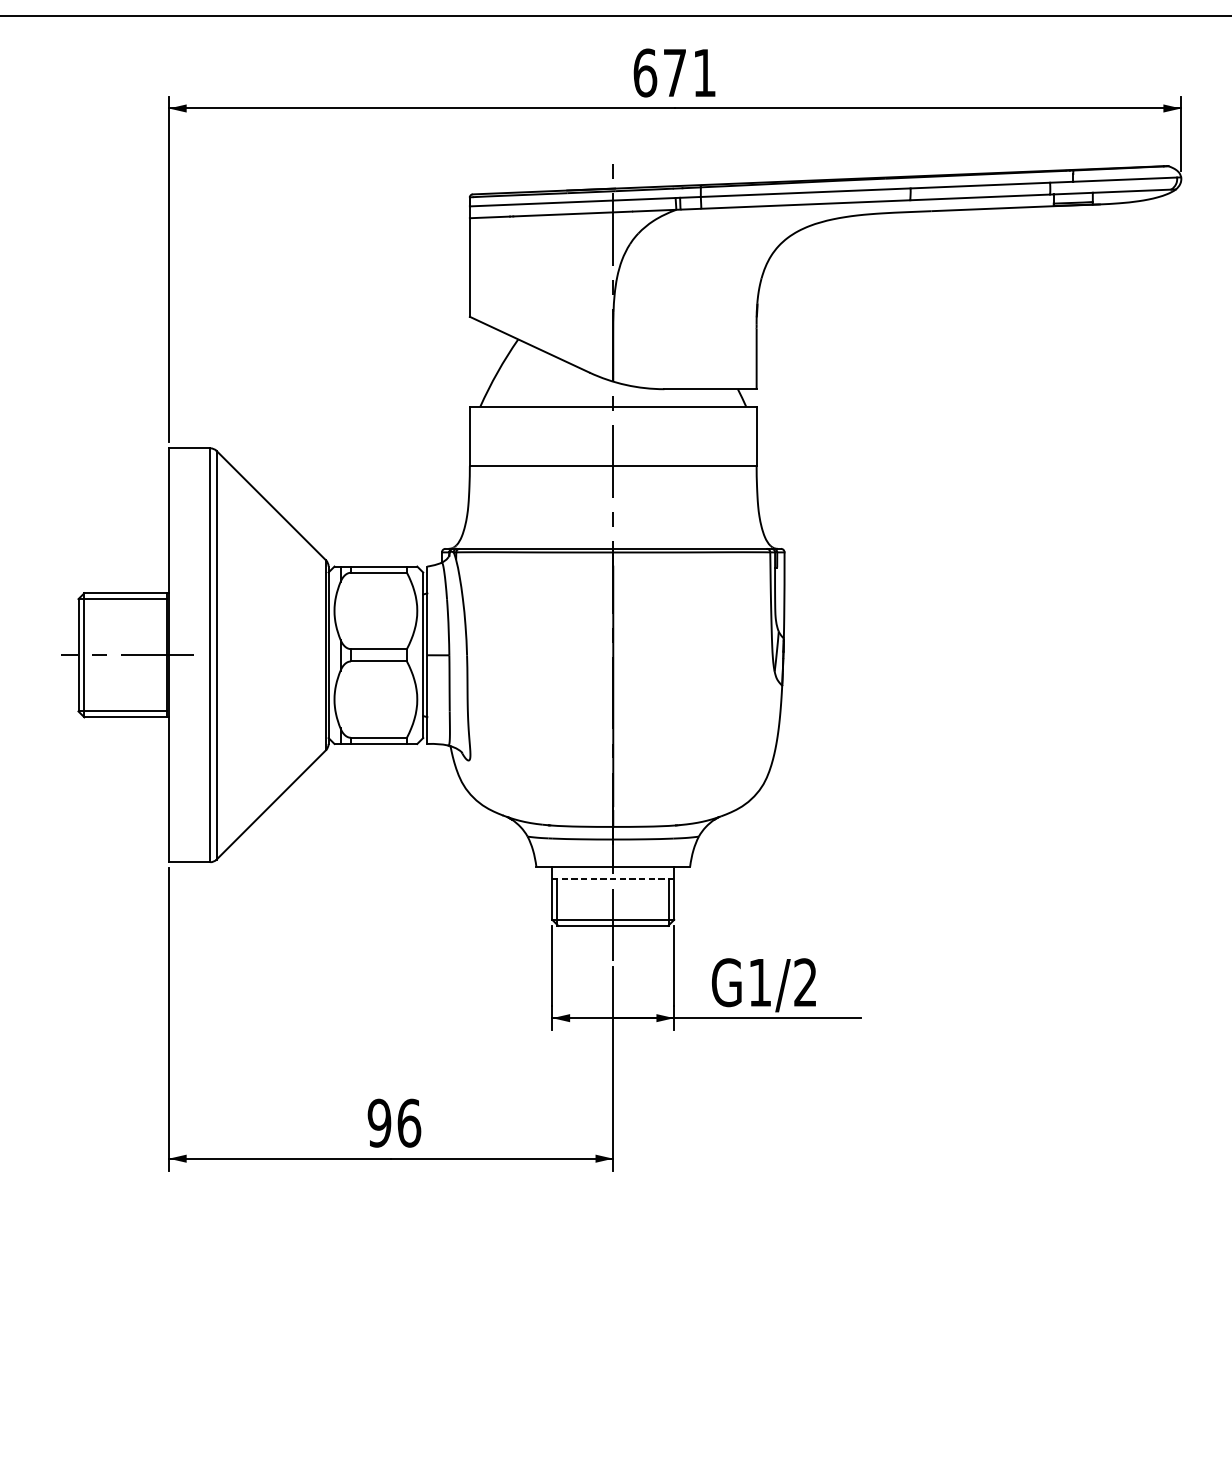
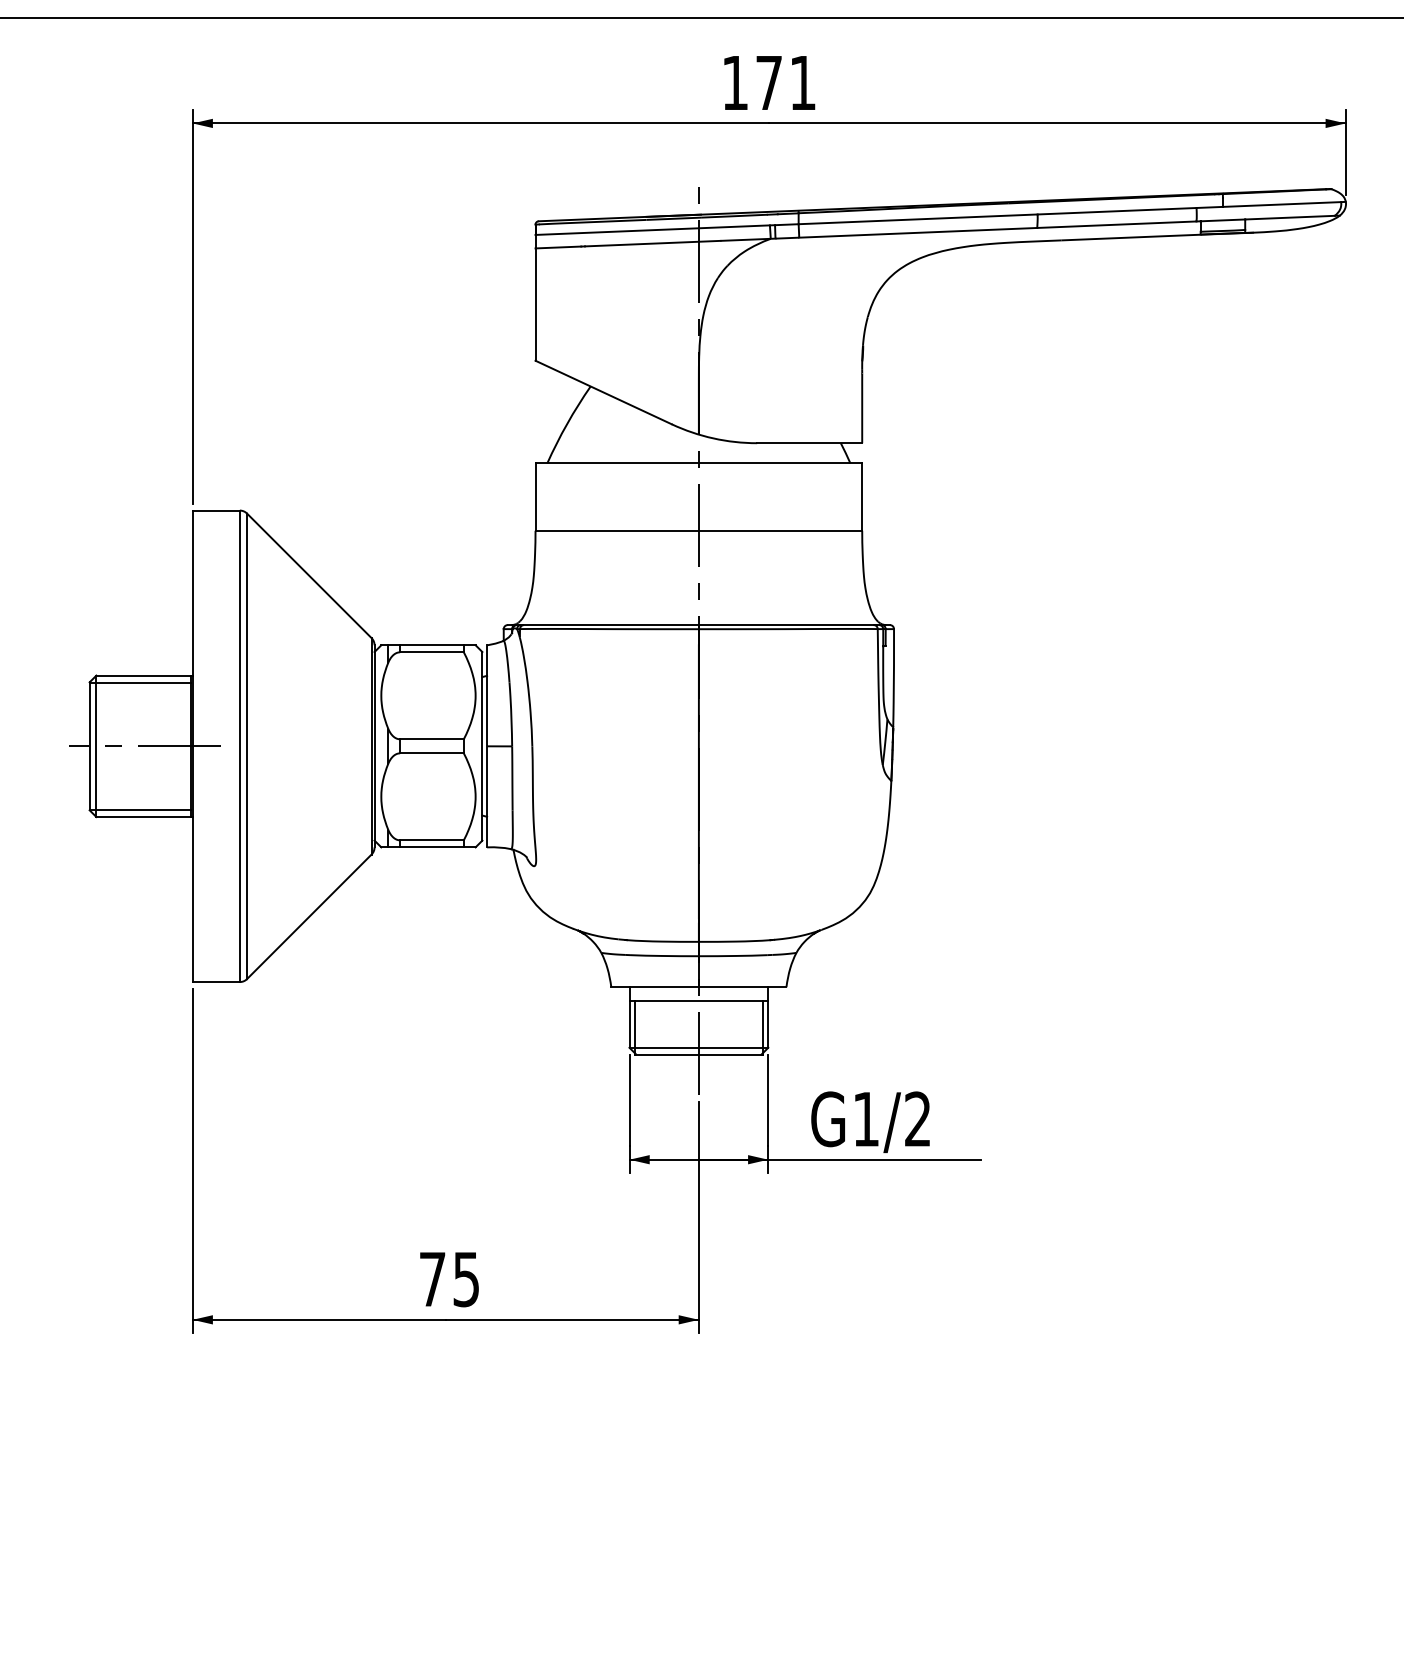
text: (645, 72) -> (735, 82), 671 -> 171
line: (612, 878) -> (698, 1000), dashed -> solid
text: (394, 1123) -> (449, 1279), 96 -> 75

